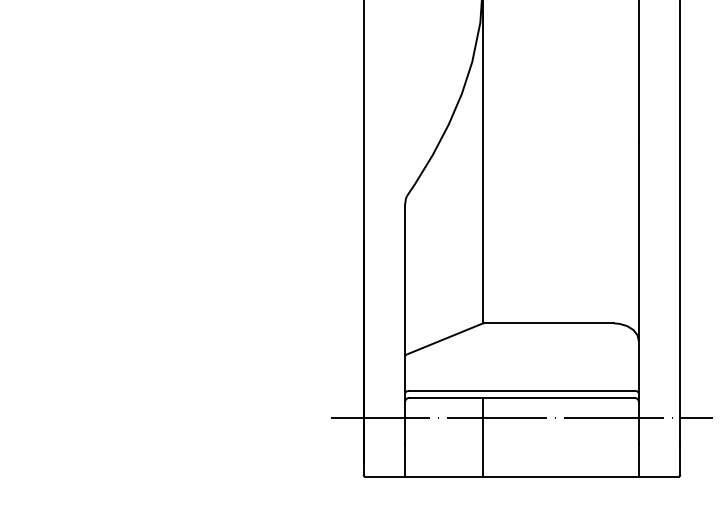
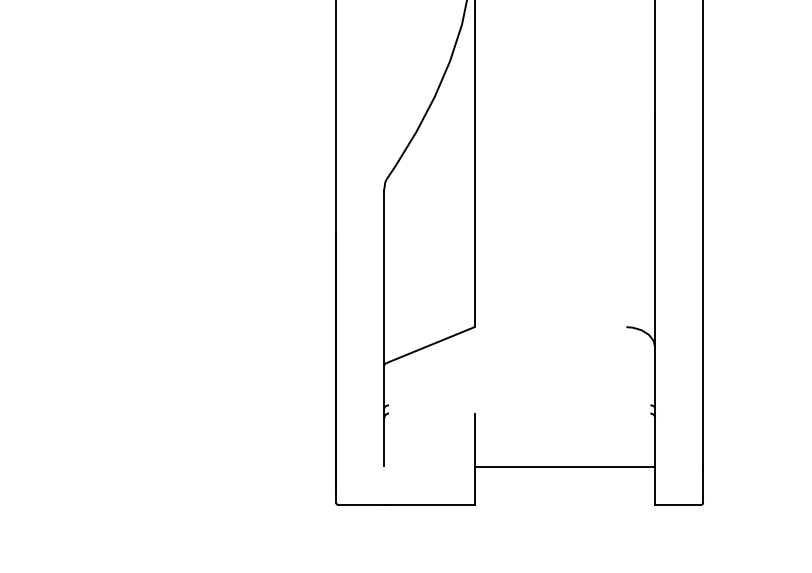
line: (548, 323) -> (550, 327), removed
line: (521, 390) -> (519, 404), removed
line: (521, 397) -> (519, 413), removed
line: (521, 417) -> (519, 436), removed
line: (405, 459) -> (384, 484), removed
line: (560, 476) -> (564, 466), moved

